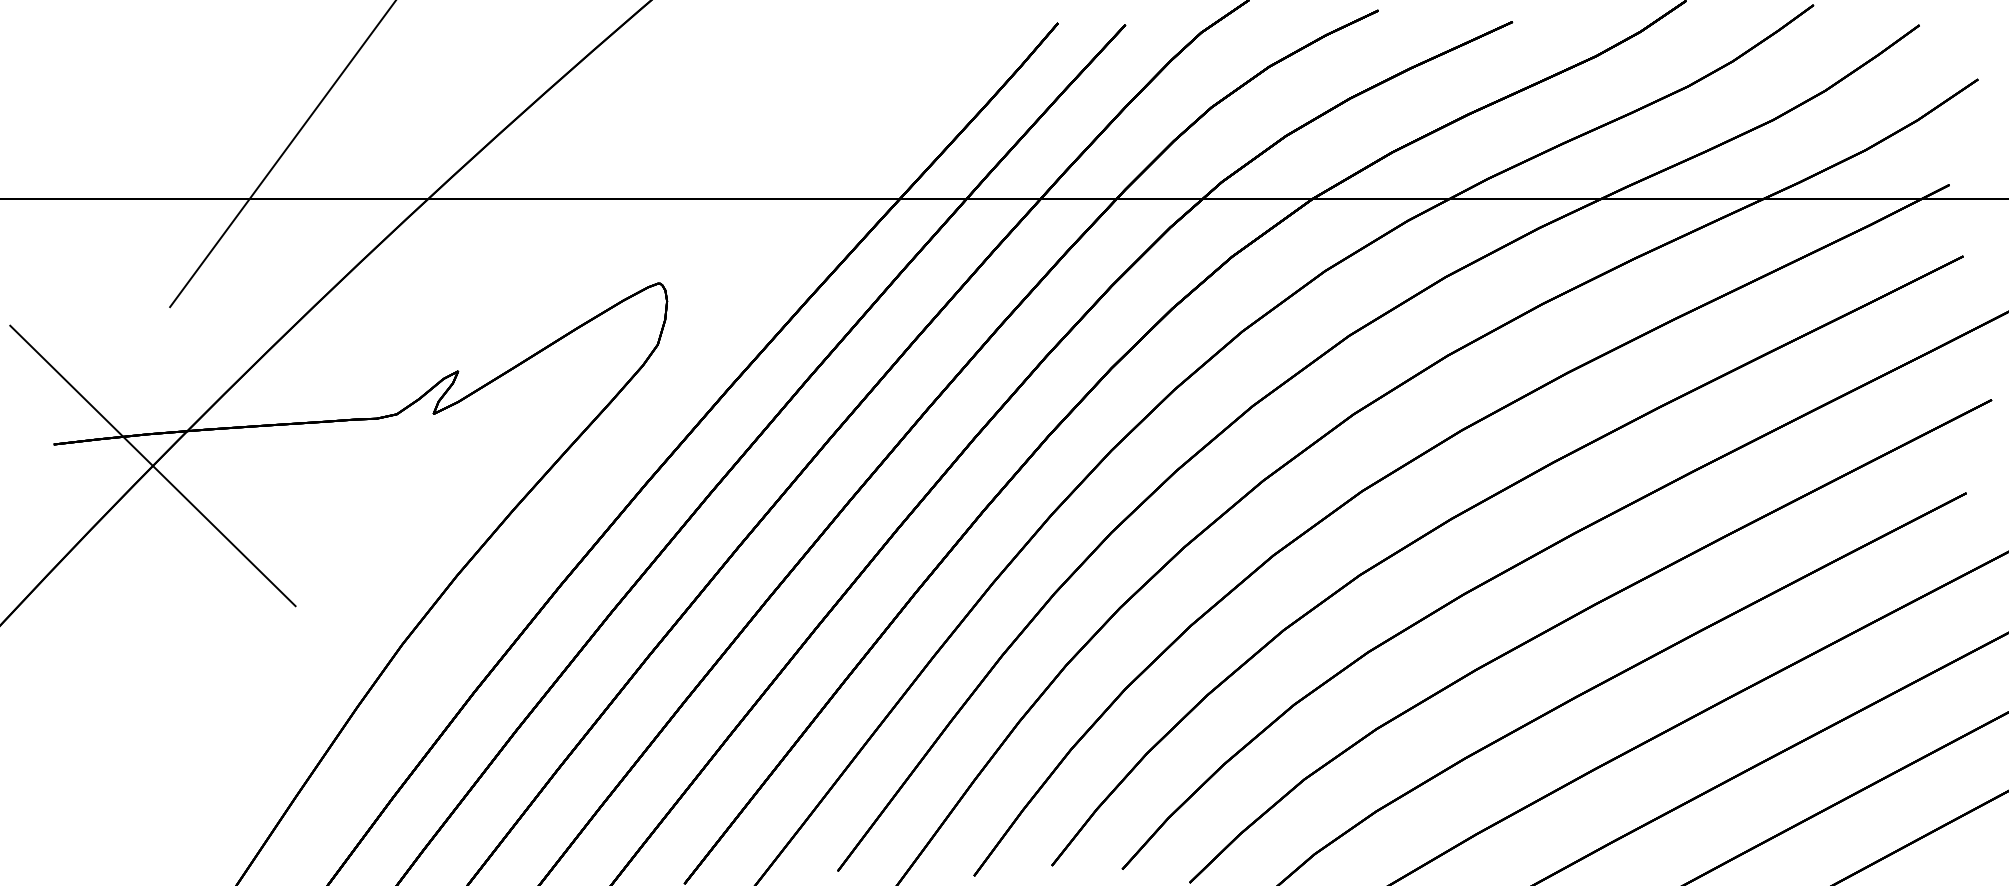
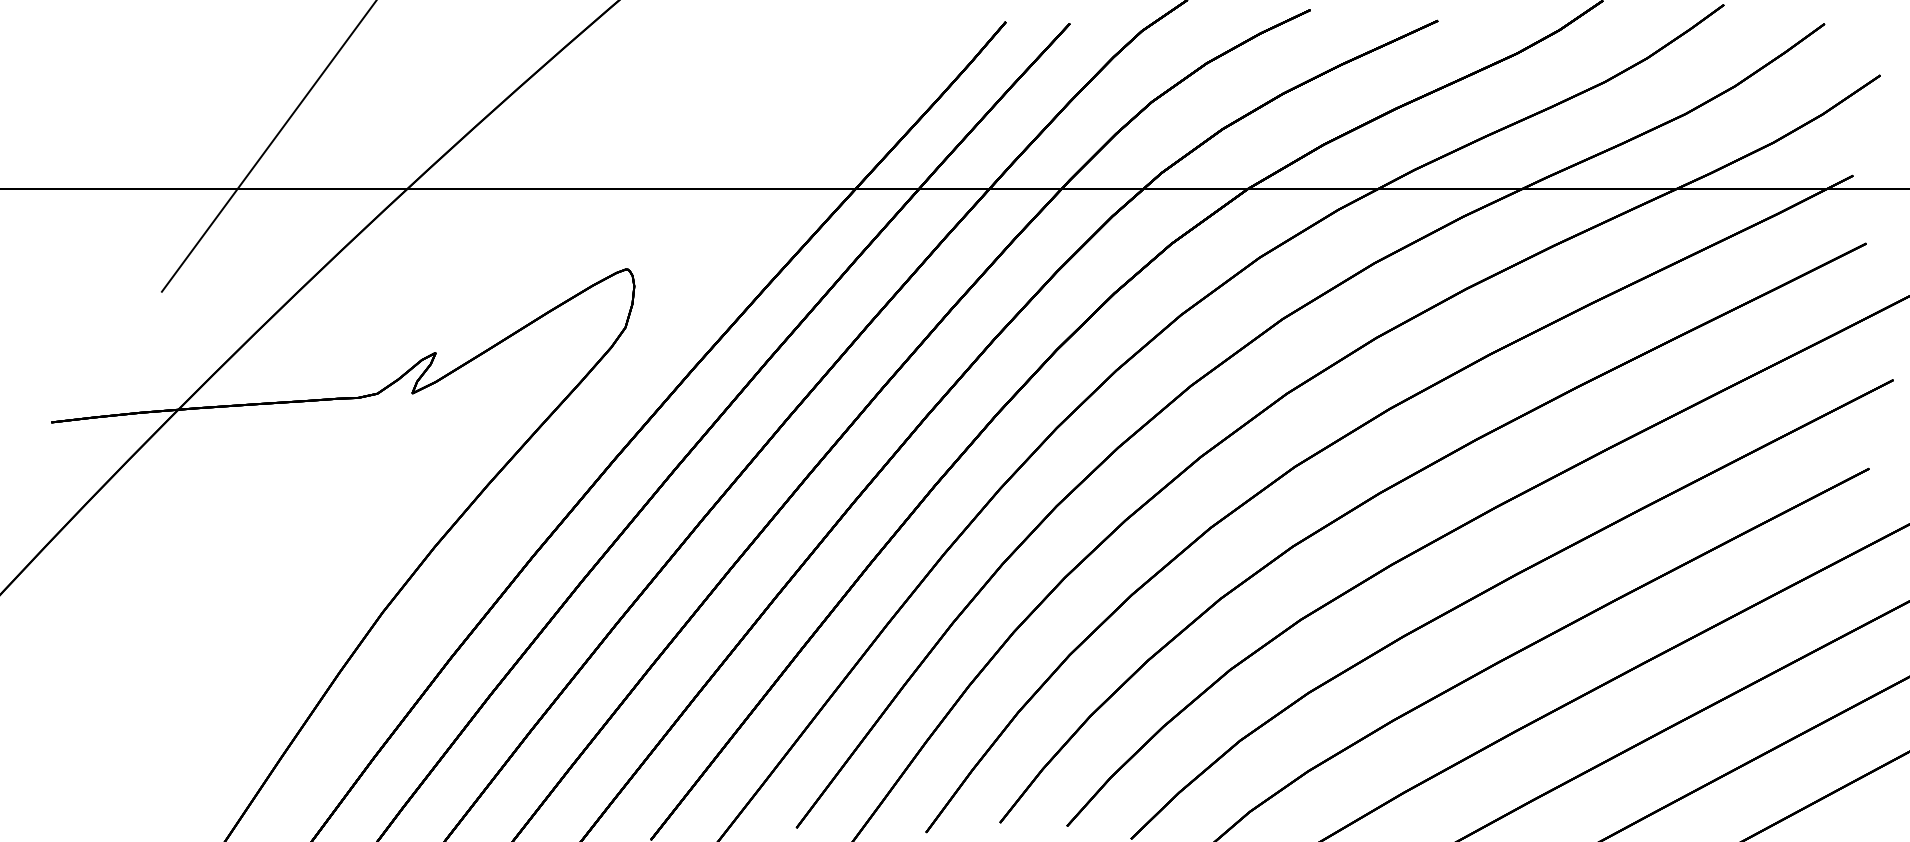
line: (152, 465) -> (145, 442), removed

